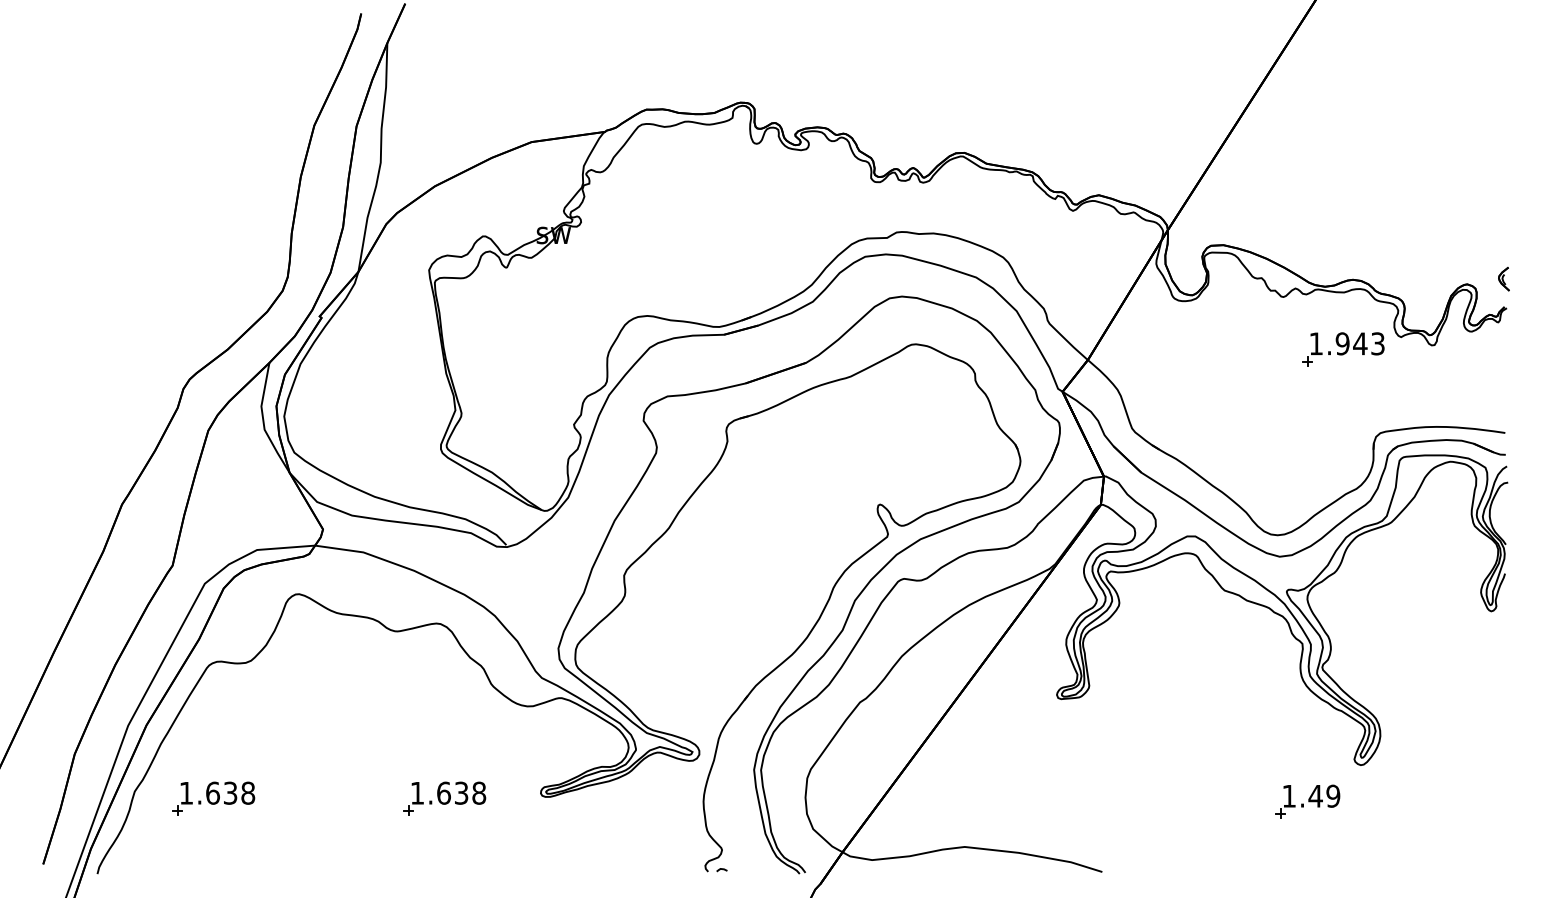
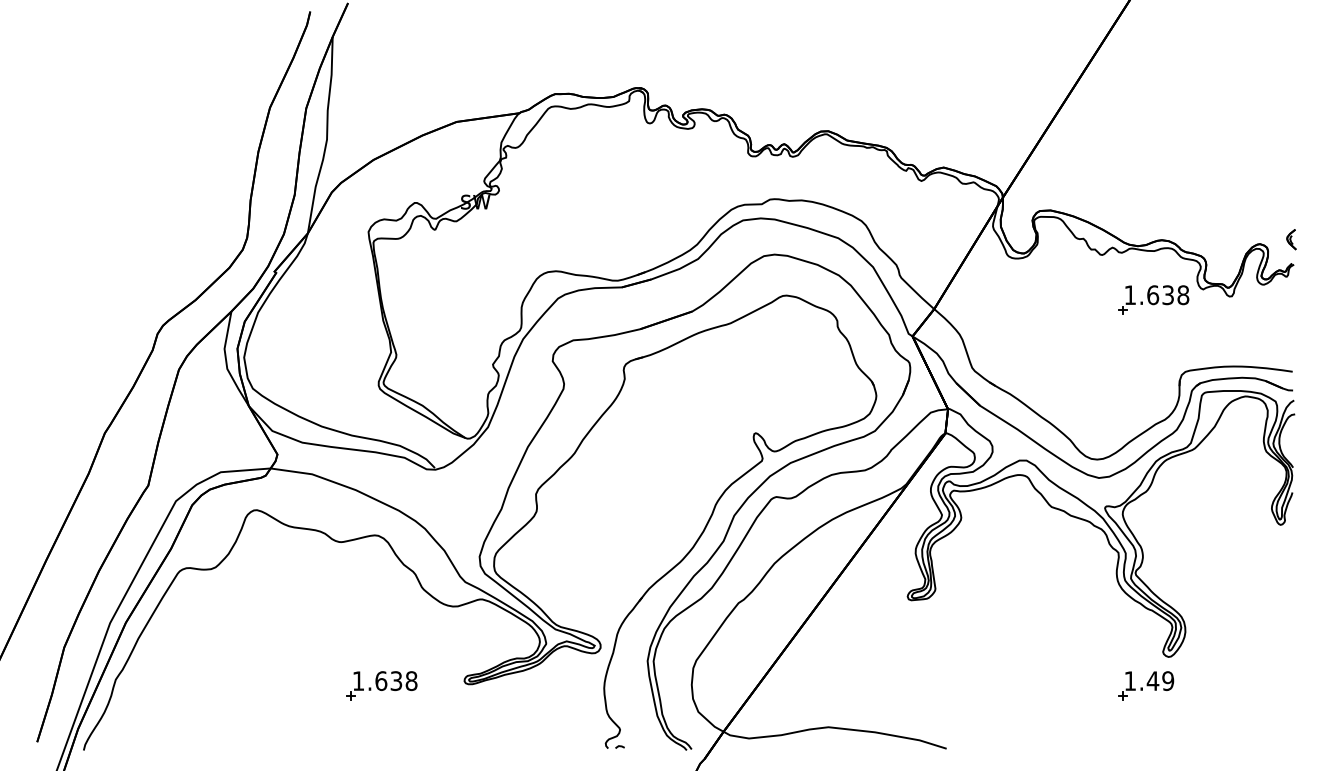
text: (1359, 343) -> (1167, 294), 1.943 -> 1.638
part: (213, 798) -> (183, 685), removed
part: (1307, 801) -> (1146, 685), moved

